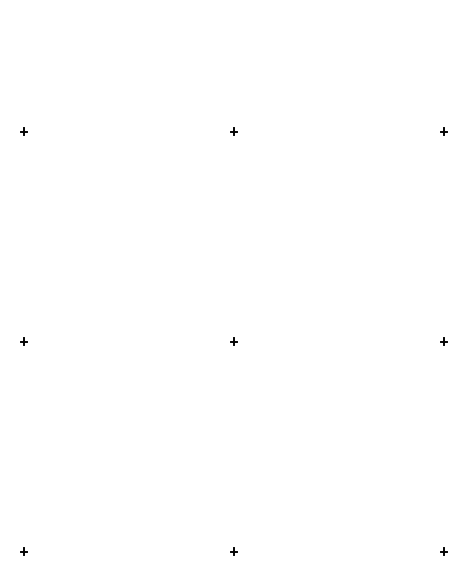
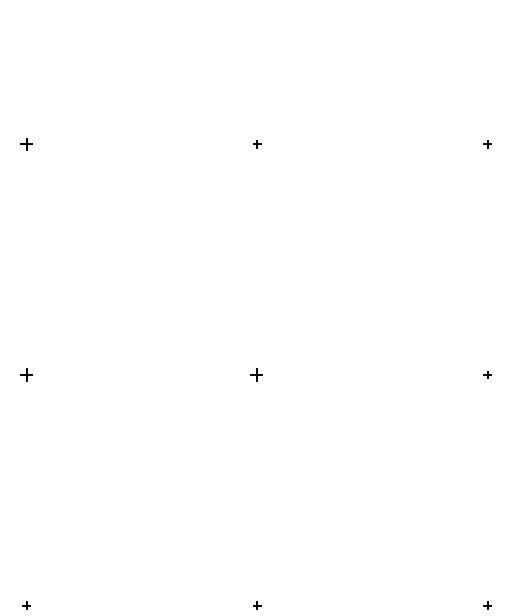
part: (24, 131) -> (26, 144), size x1.6
part: (24, 341) -> (26, 374), size x1.6
part: (234, 341) -> (257, 374), size x1.6

